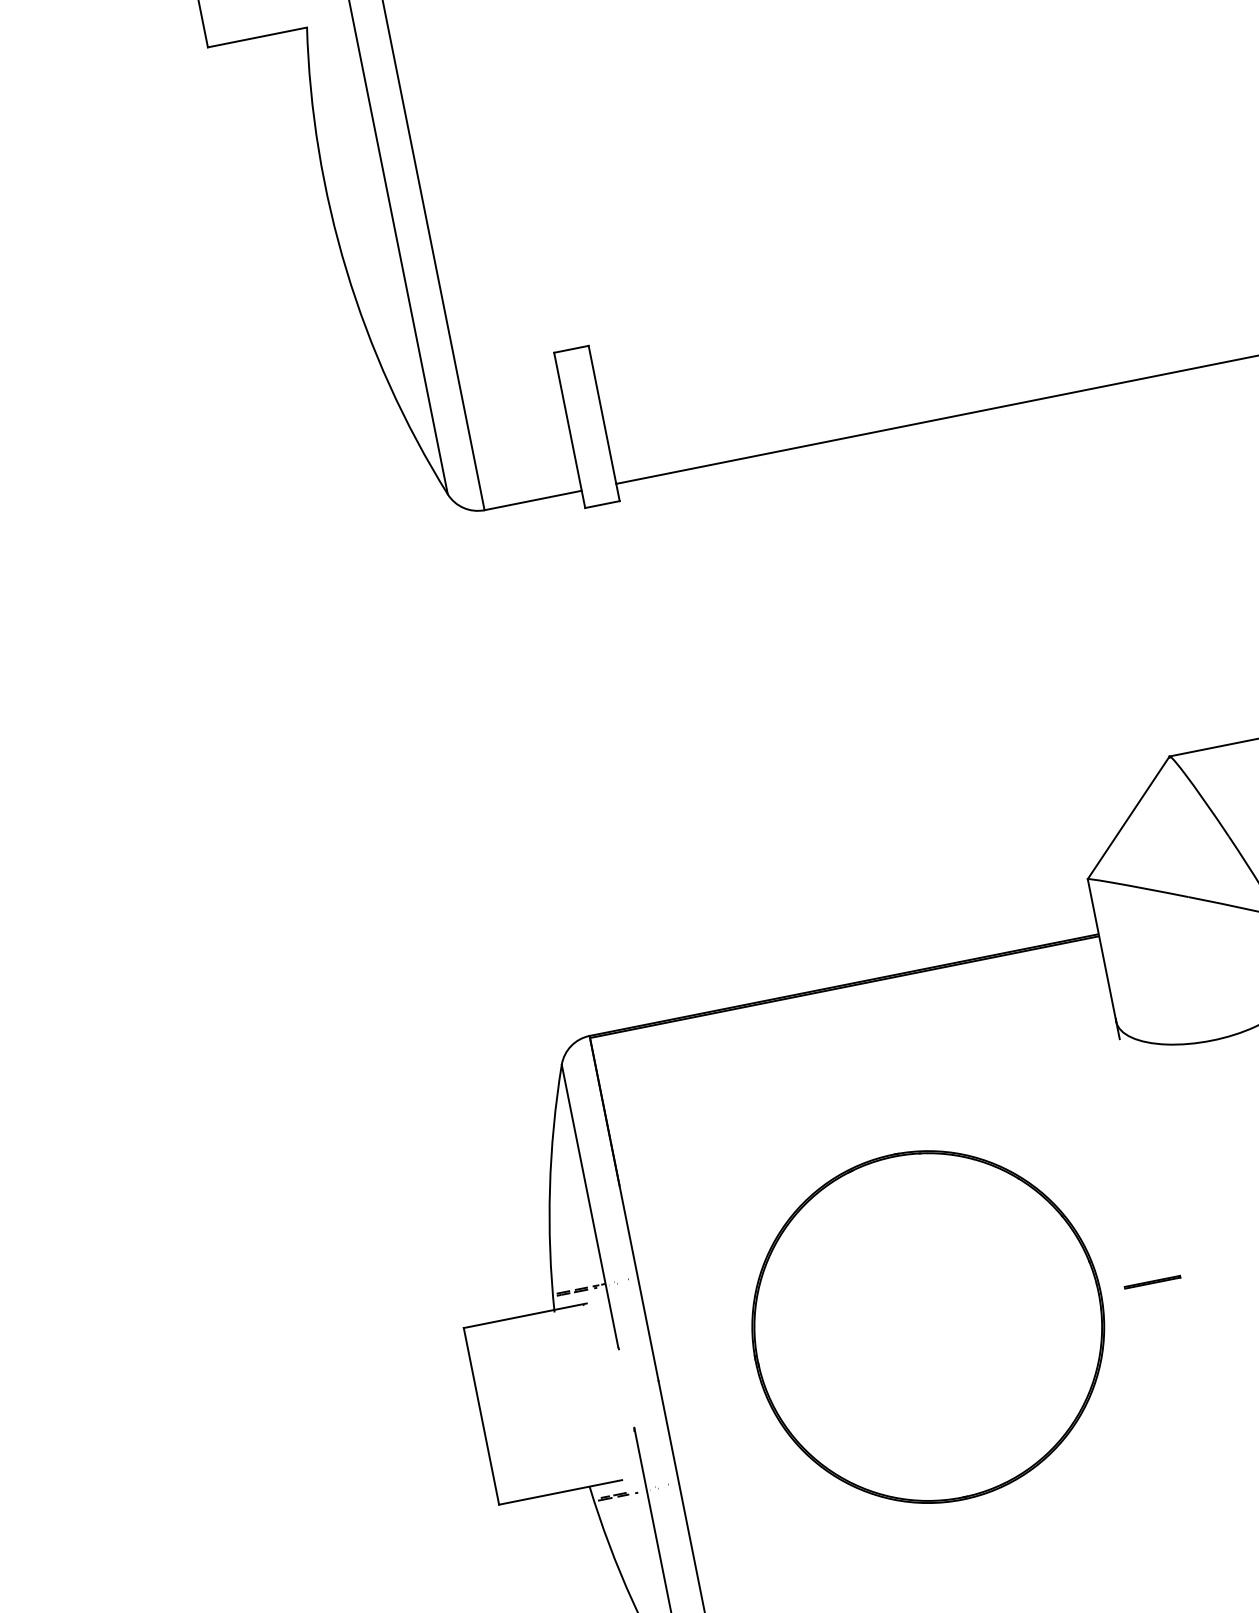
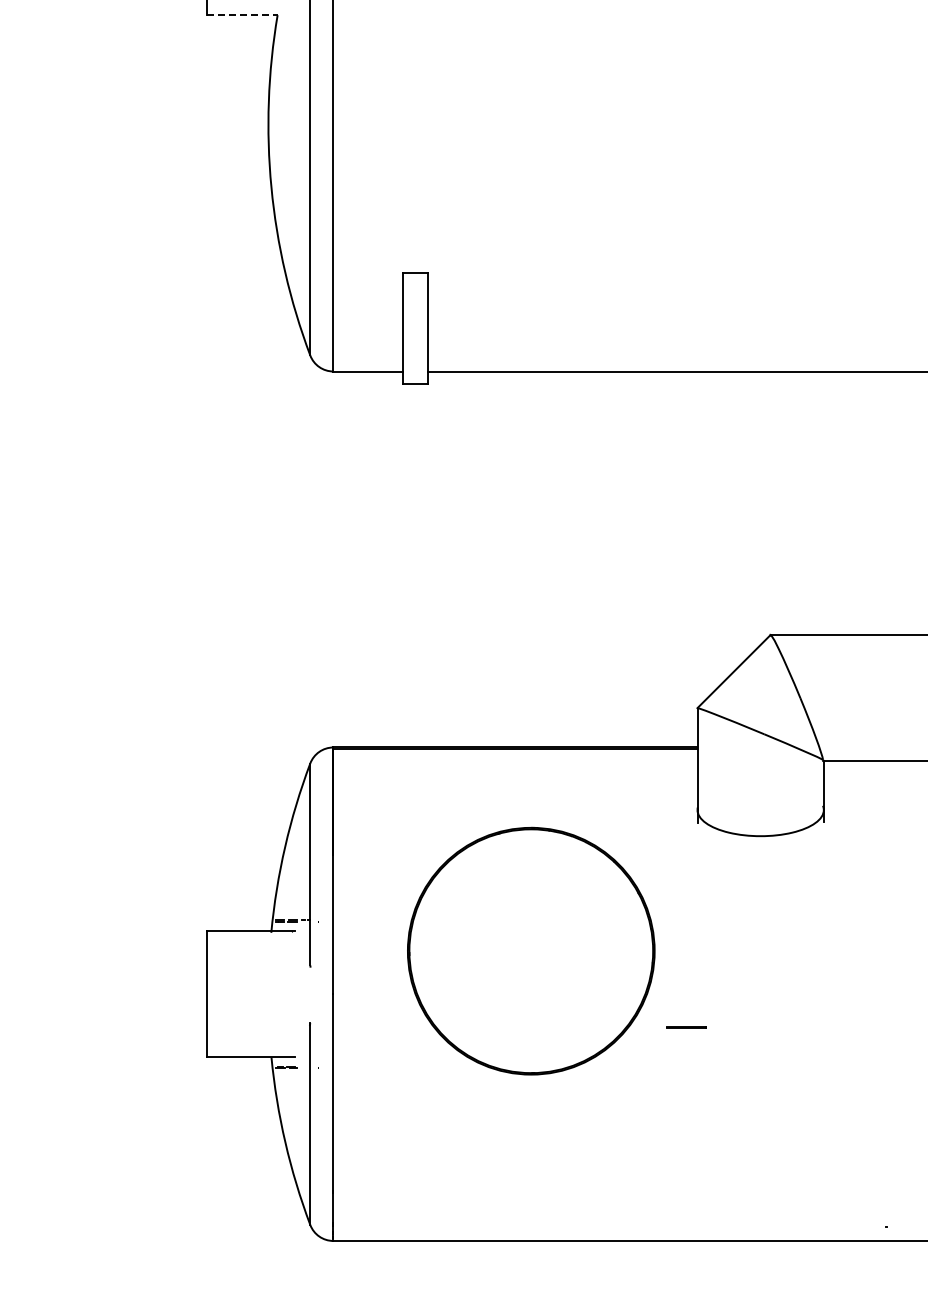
line: (257, 37) -> (242, 15), solid -> dashed
line: (1152, 1282) -> (686, 1027), moved
part: (928, 1326) -> (531, 950), moved

